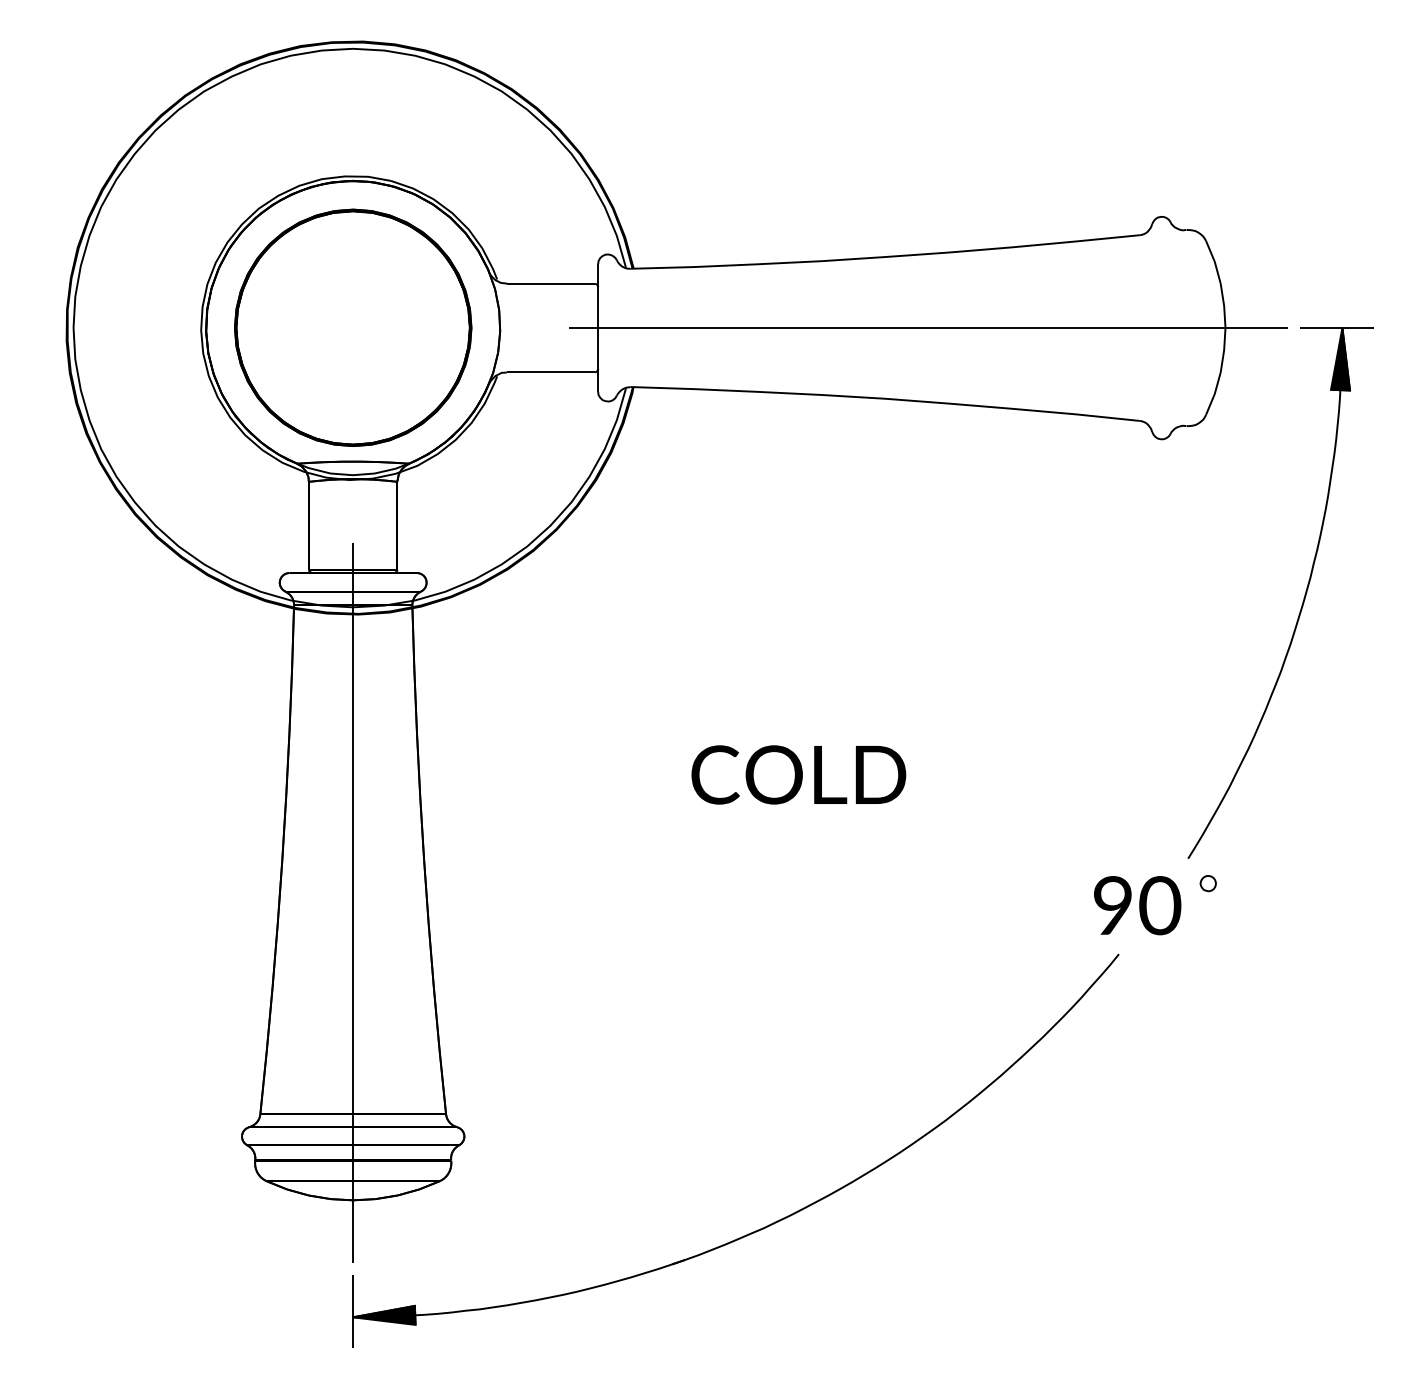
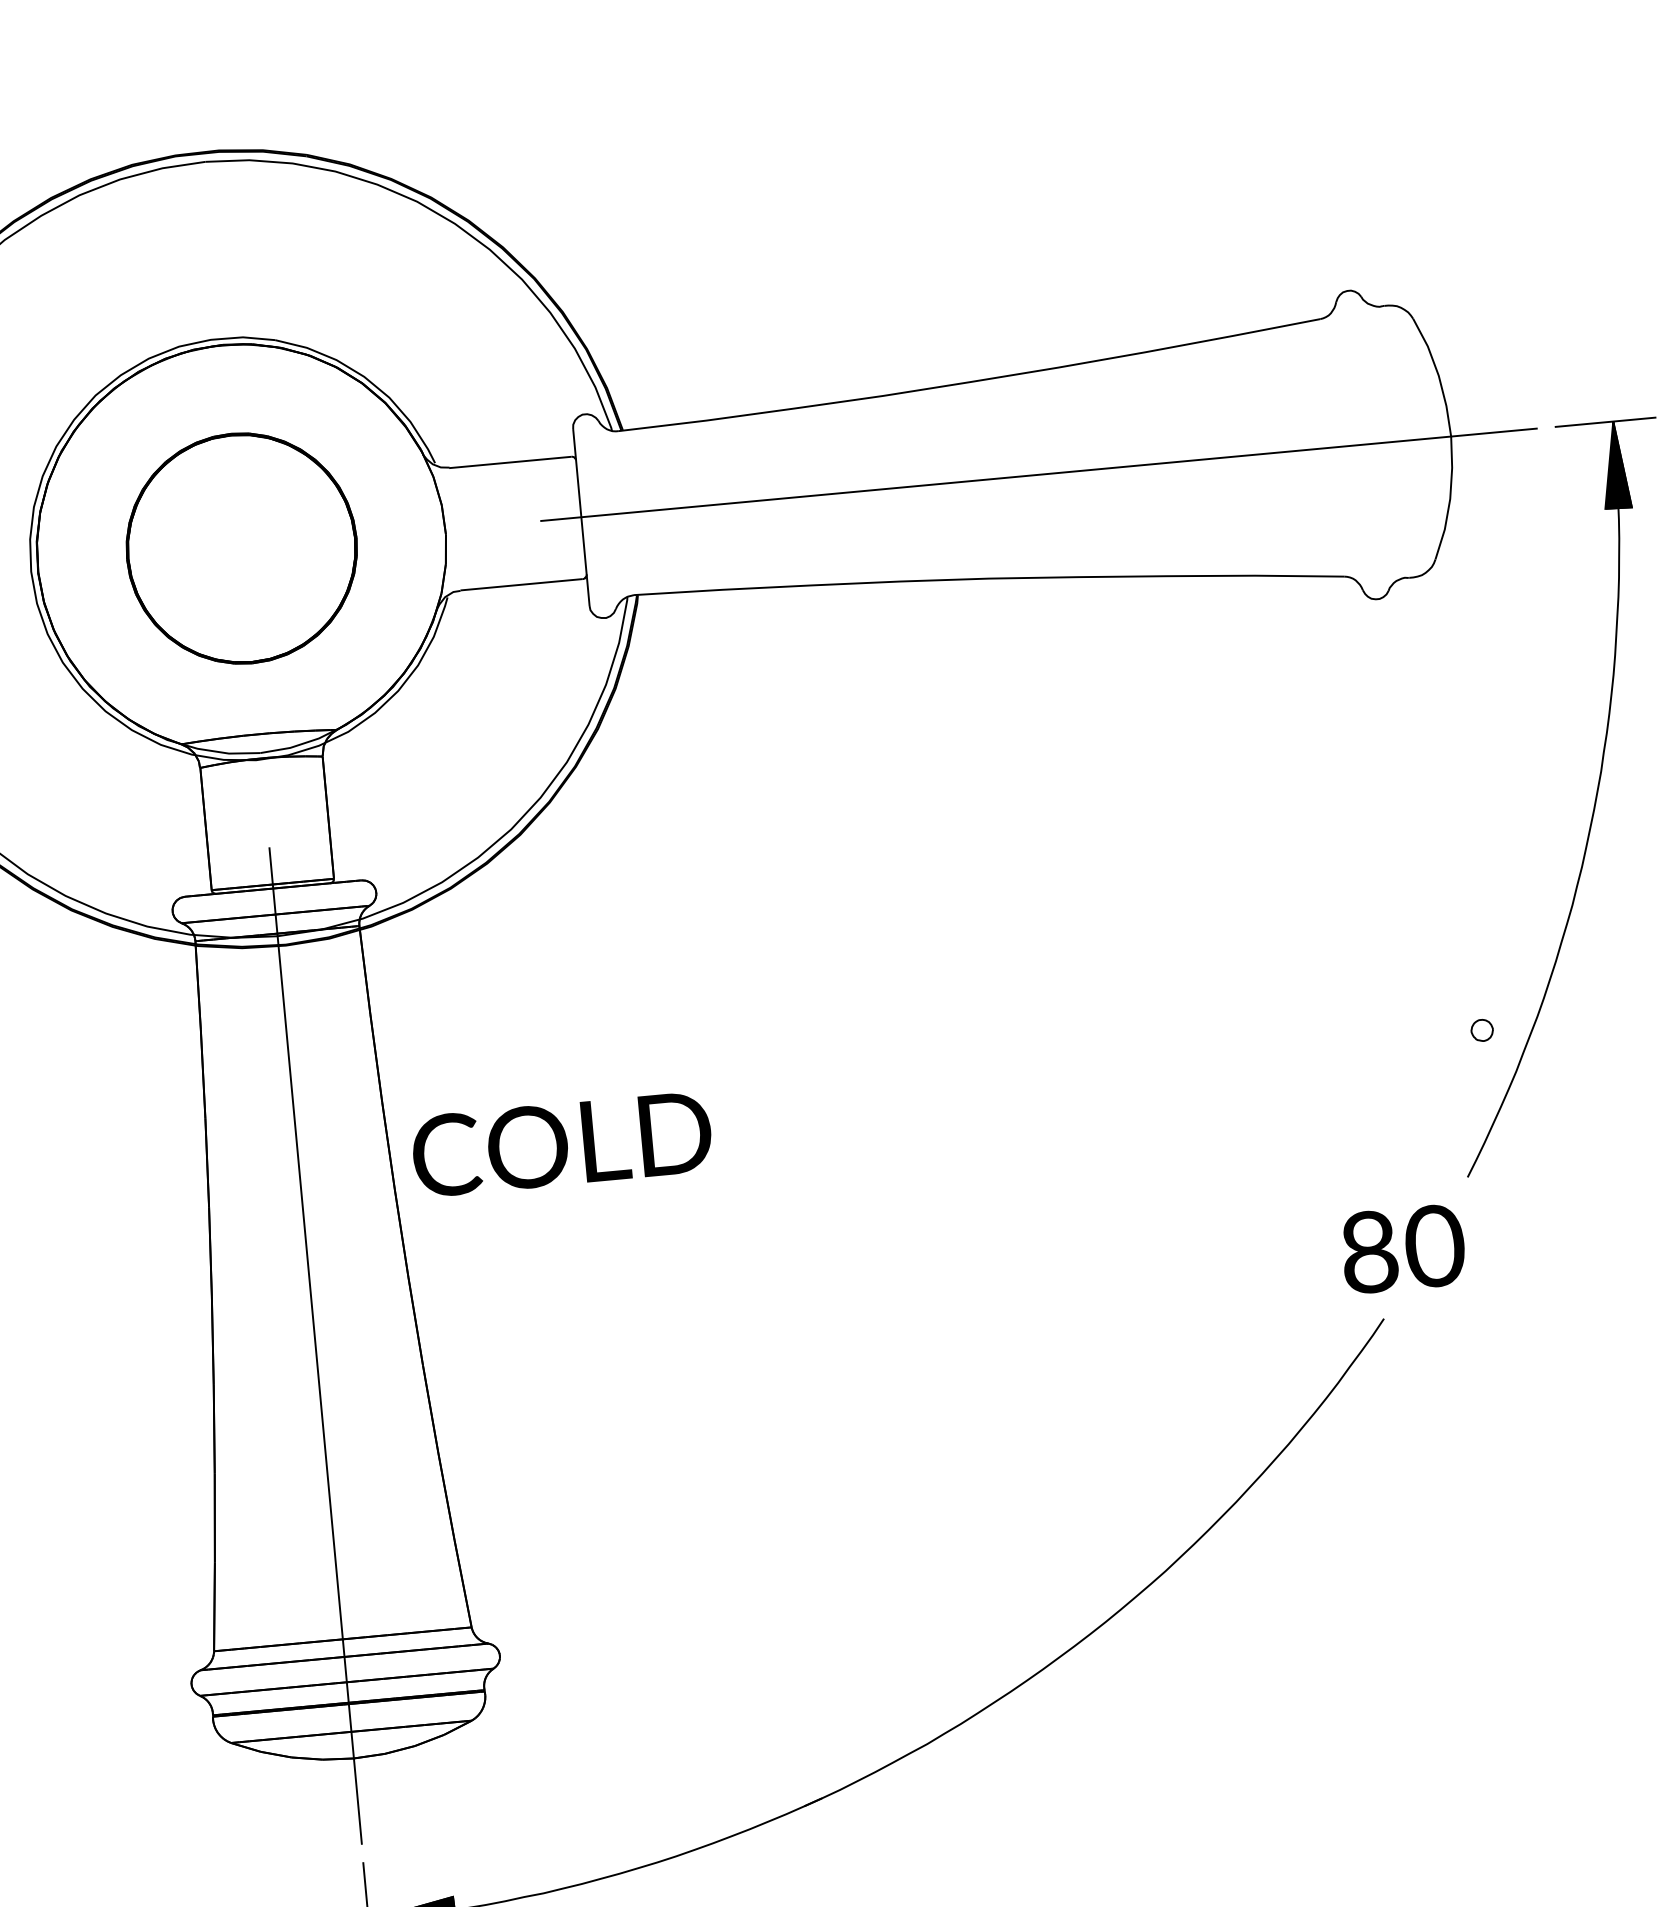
part: (353, 327) -> (242, 548), size x0.7
text: (798, 774) -> (561, 1143), moved
part: (1207, 883) -> (1481, 1030), moved
text: (1112, 906) -> (1368, 1253), 90 -> 80

